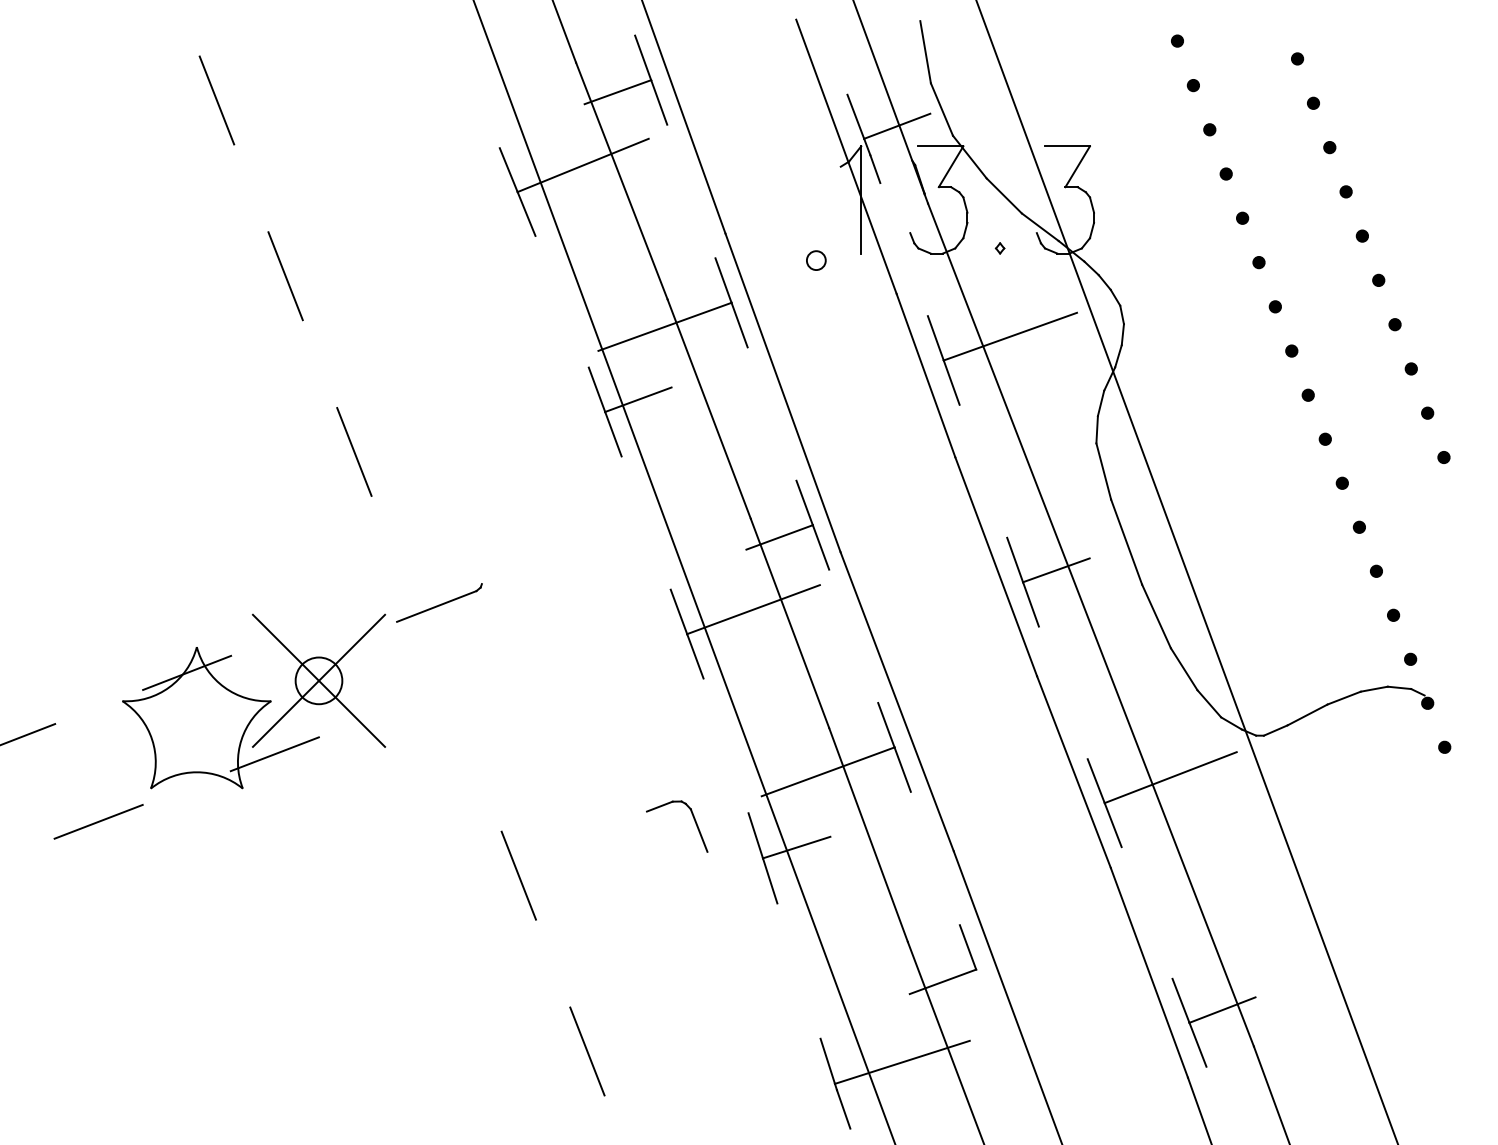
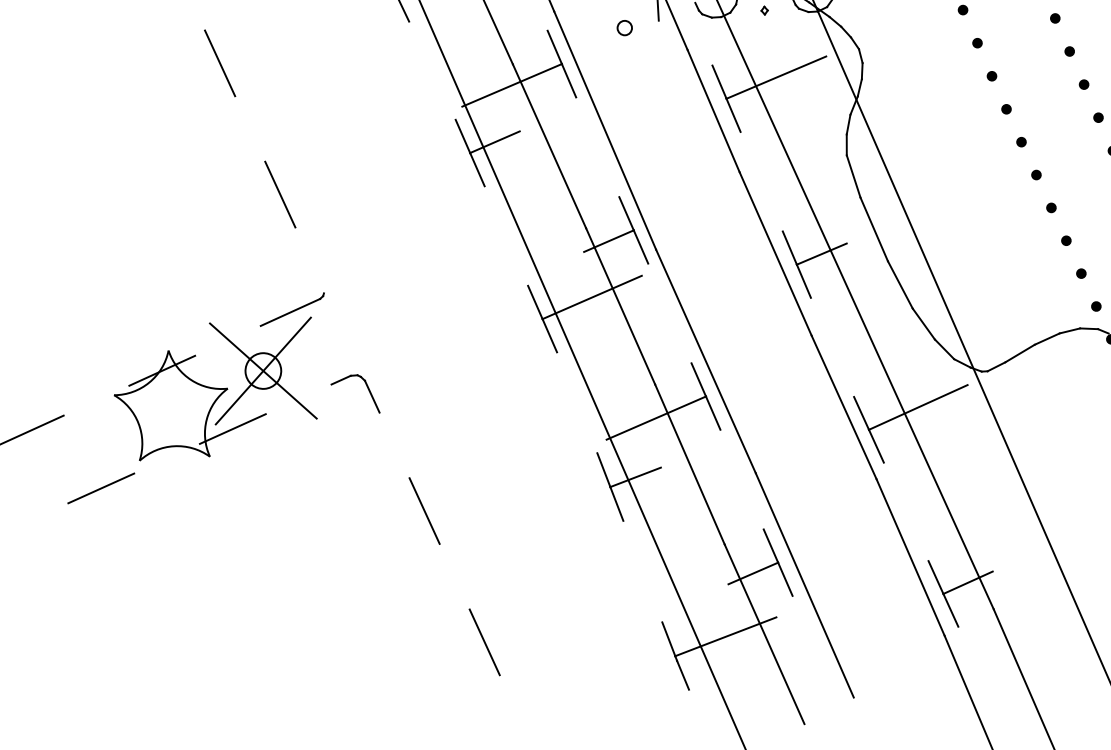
part: (439, 602) -> (292, 309), moved
part: (693, 819) -> (367, 388), moved
line: (984, 991) -> (785, 579), added

